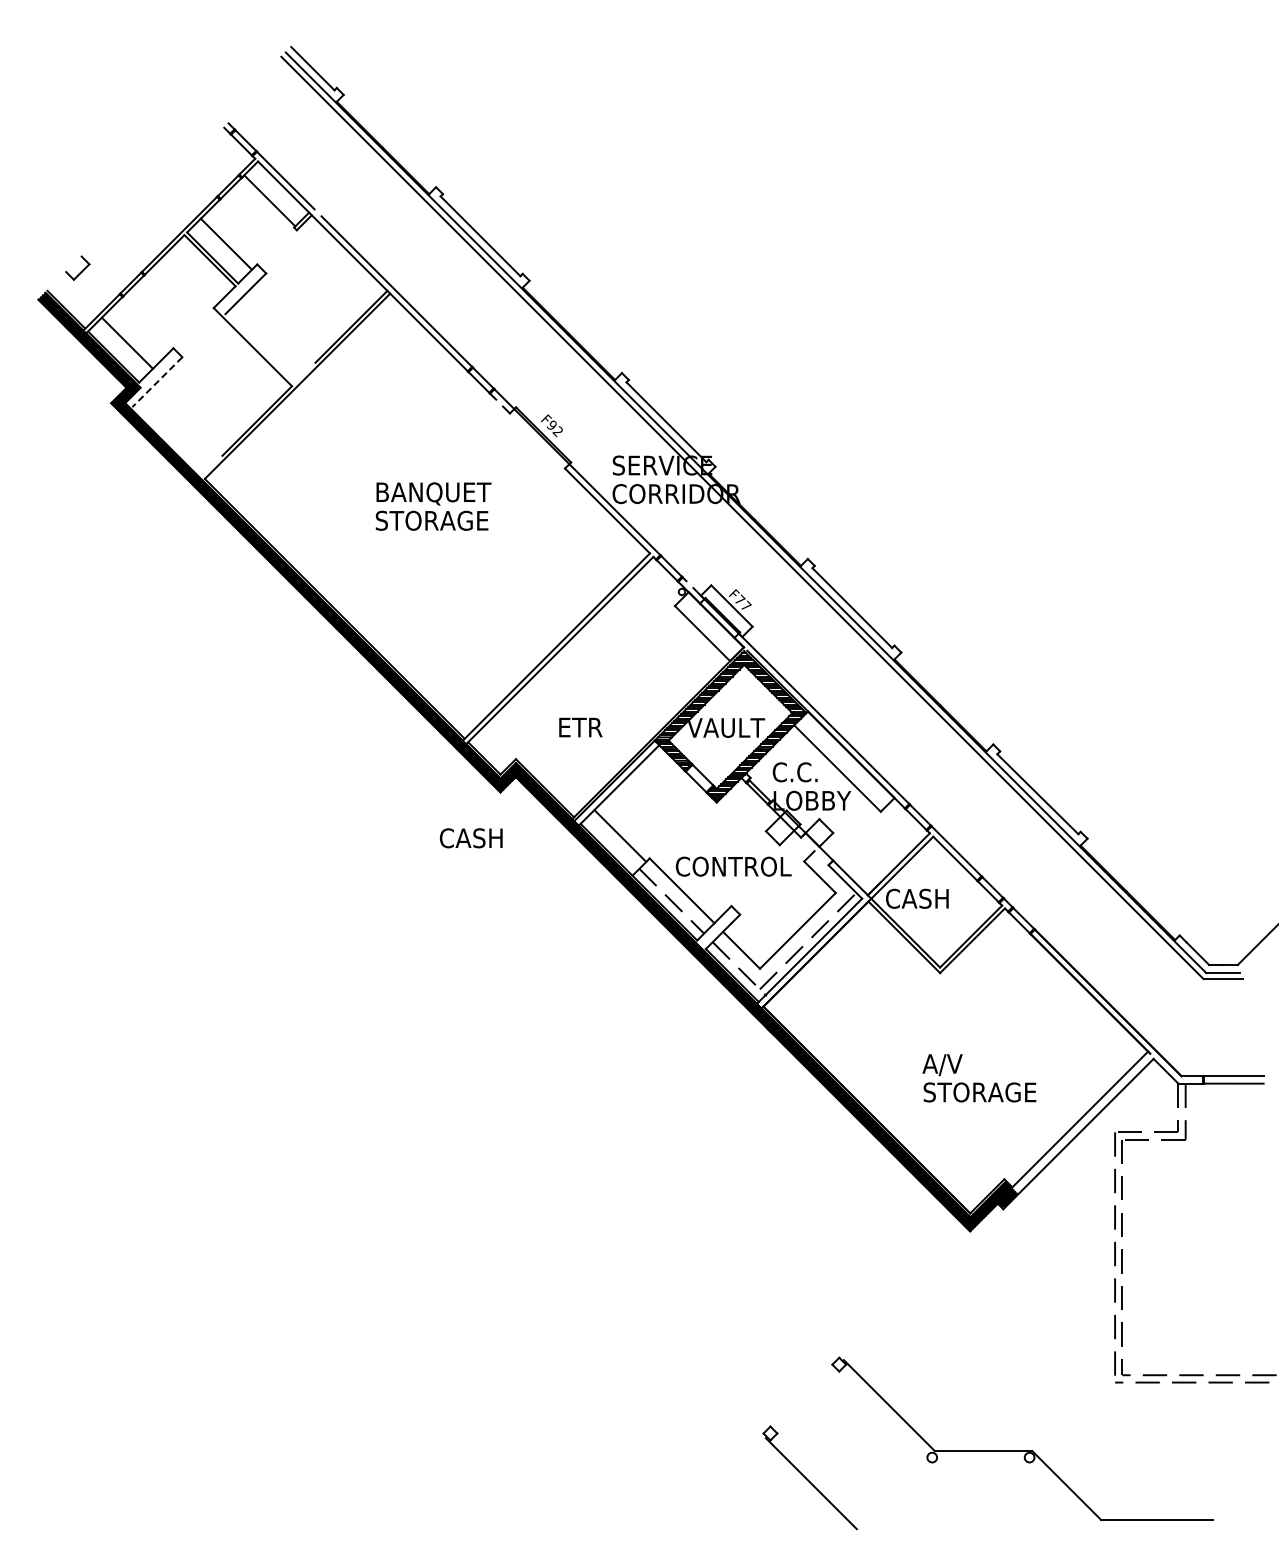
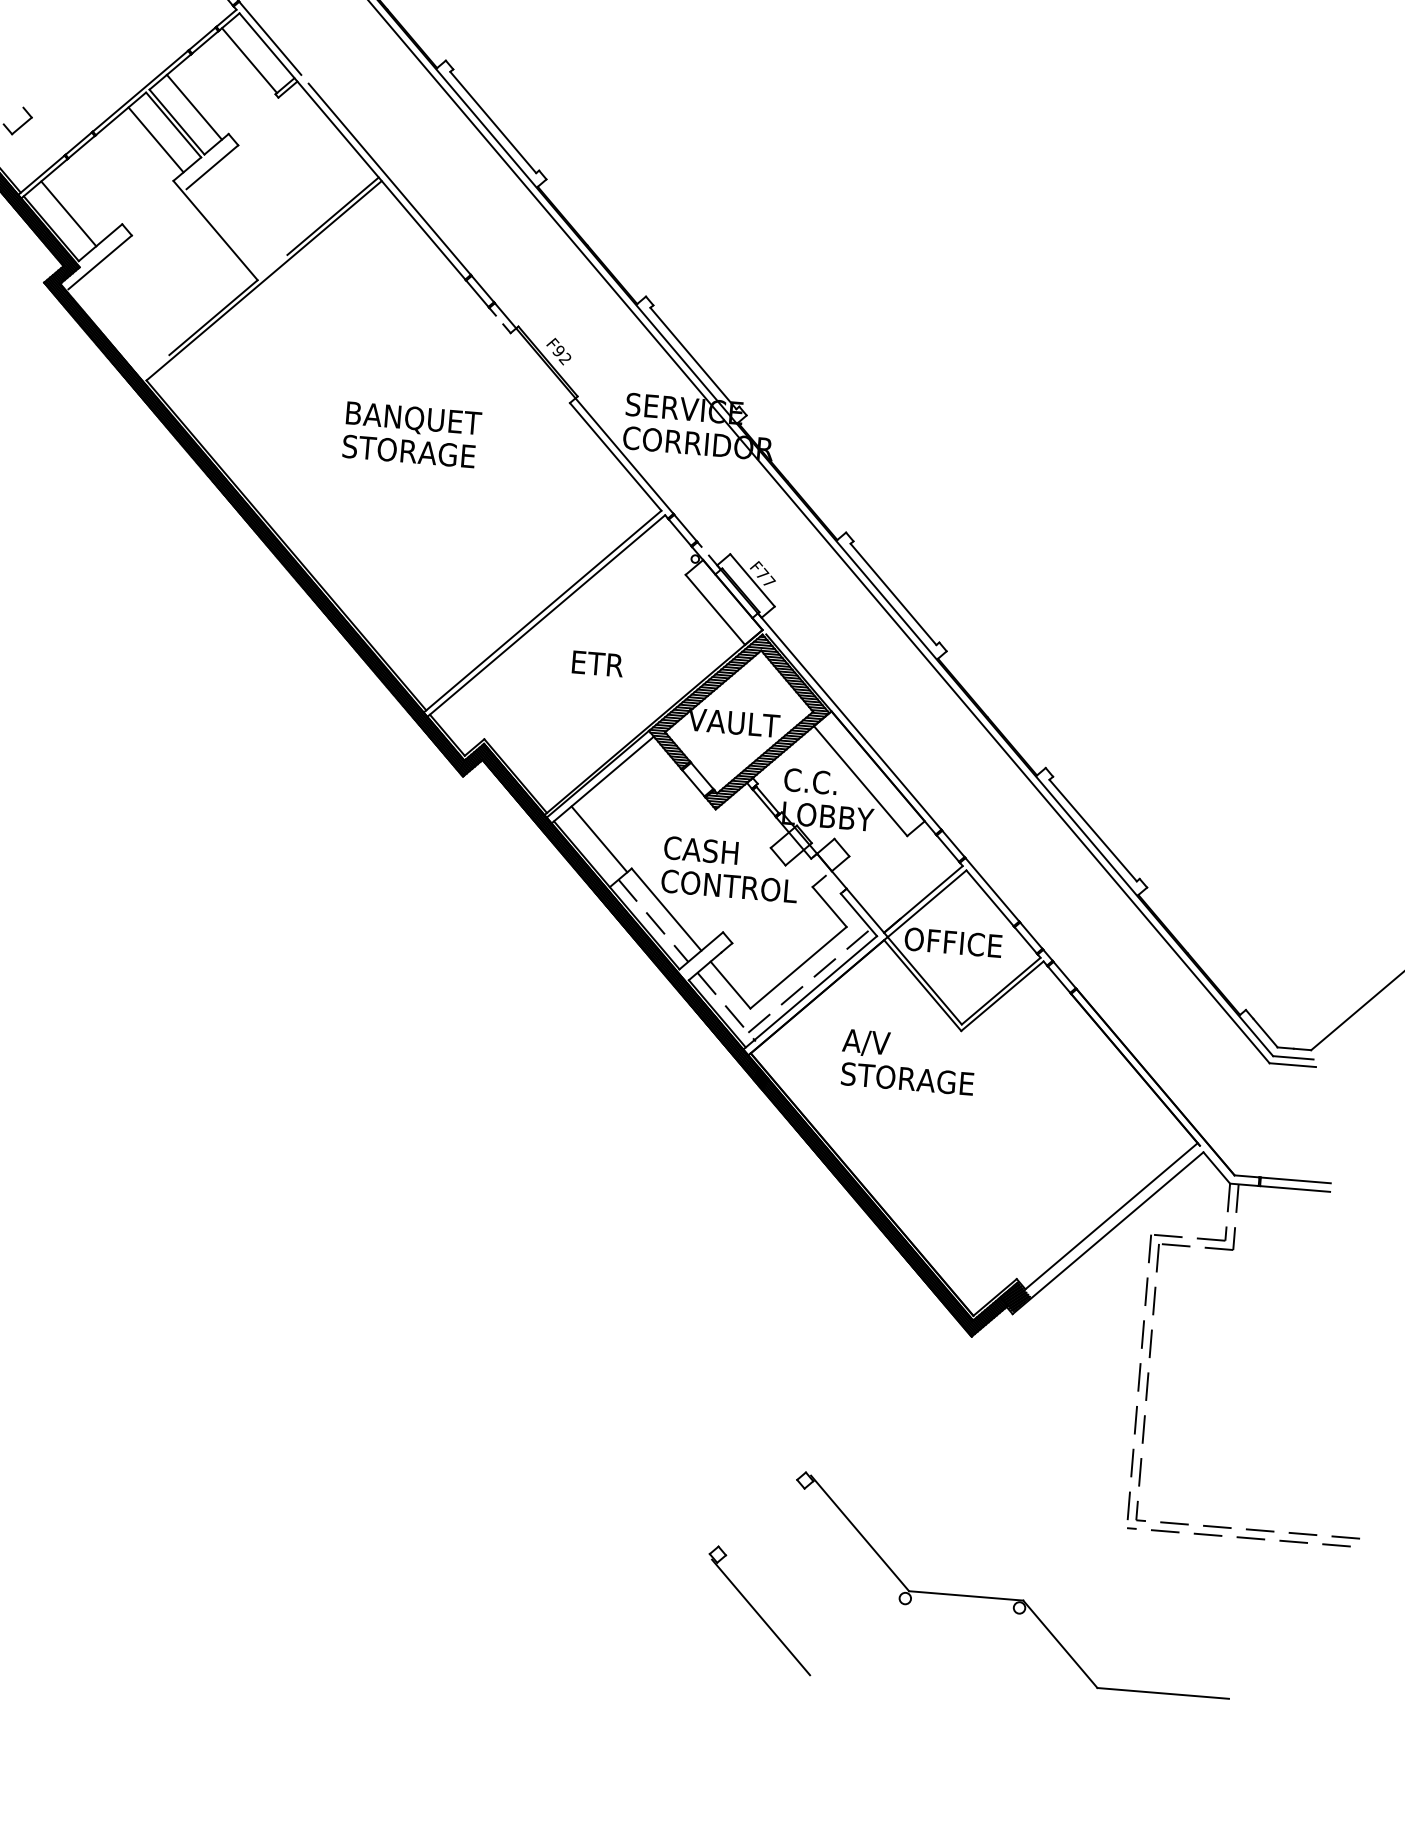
line: (195, 274) -> (155, 139), added
line: (157, 382) -> (100, 262), dashed -> solid
text: (580, 727) -> (597, 663), moved
text: (470, 838) -> (700, 850), moved
text: (929, 898) -> (956, 942), CASH -> OFFICE
text: (979, 1078) -> (908, 1062), moved

